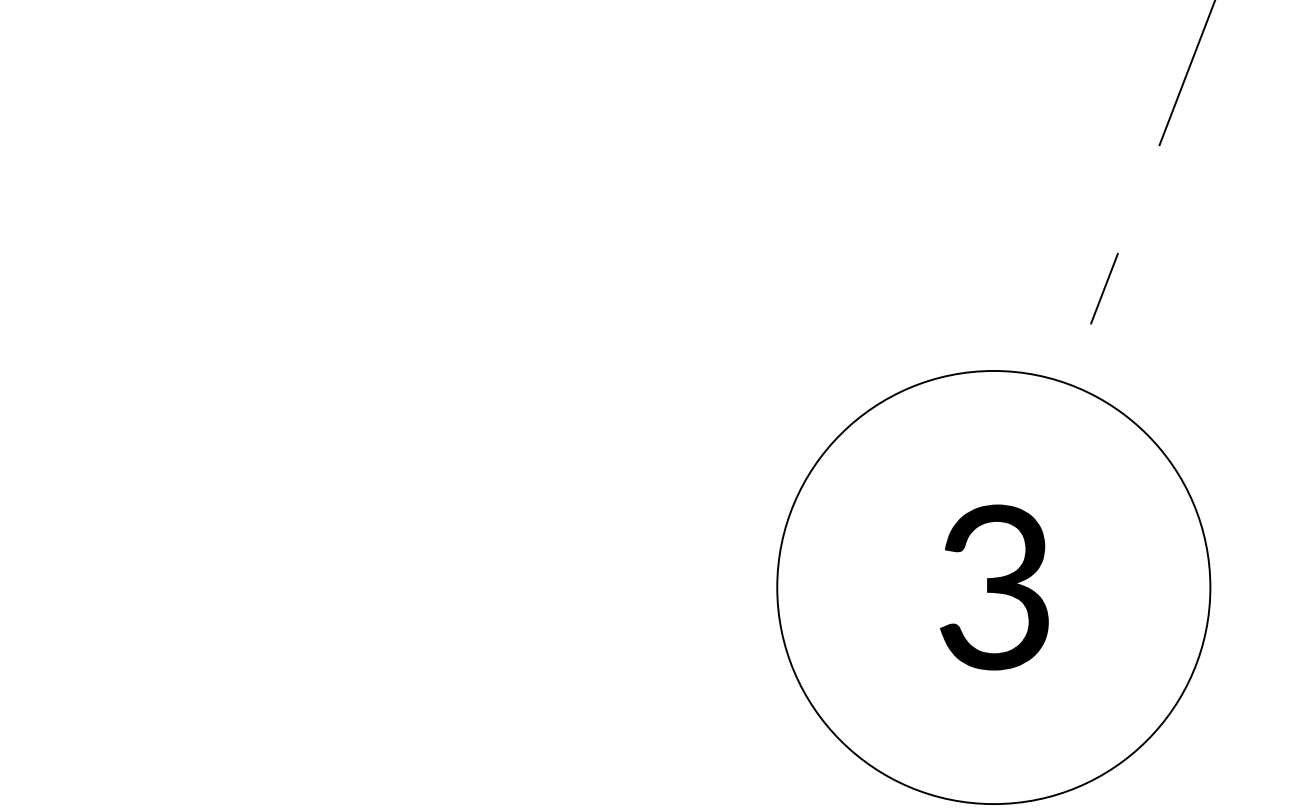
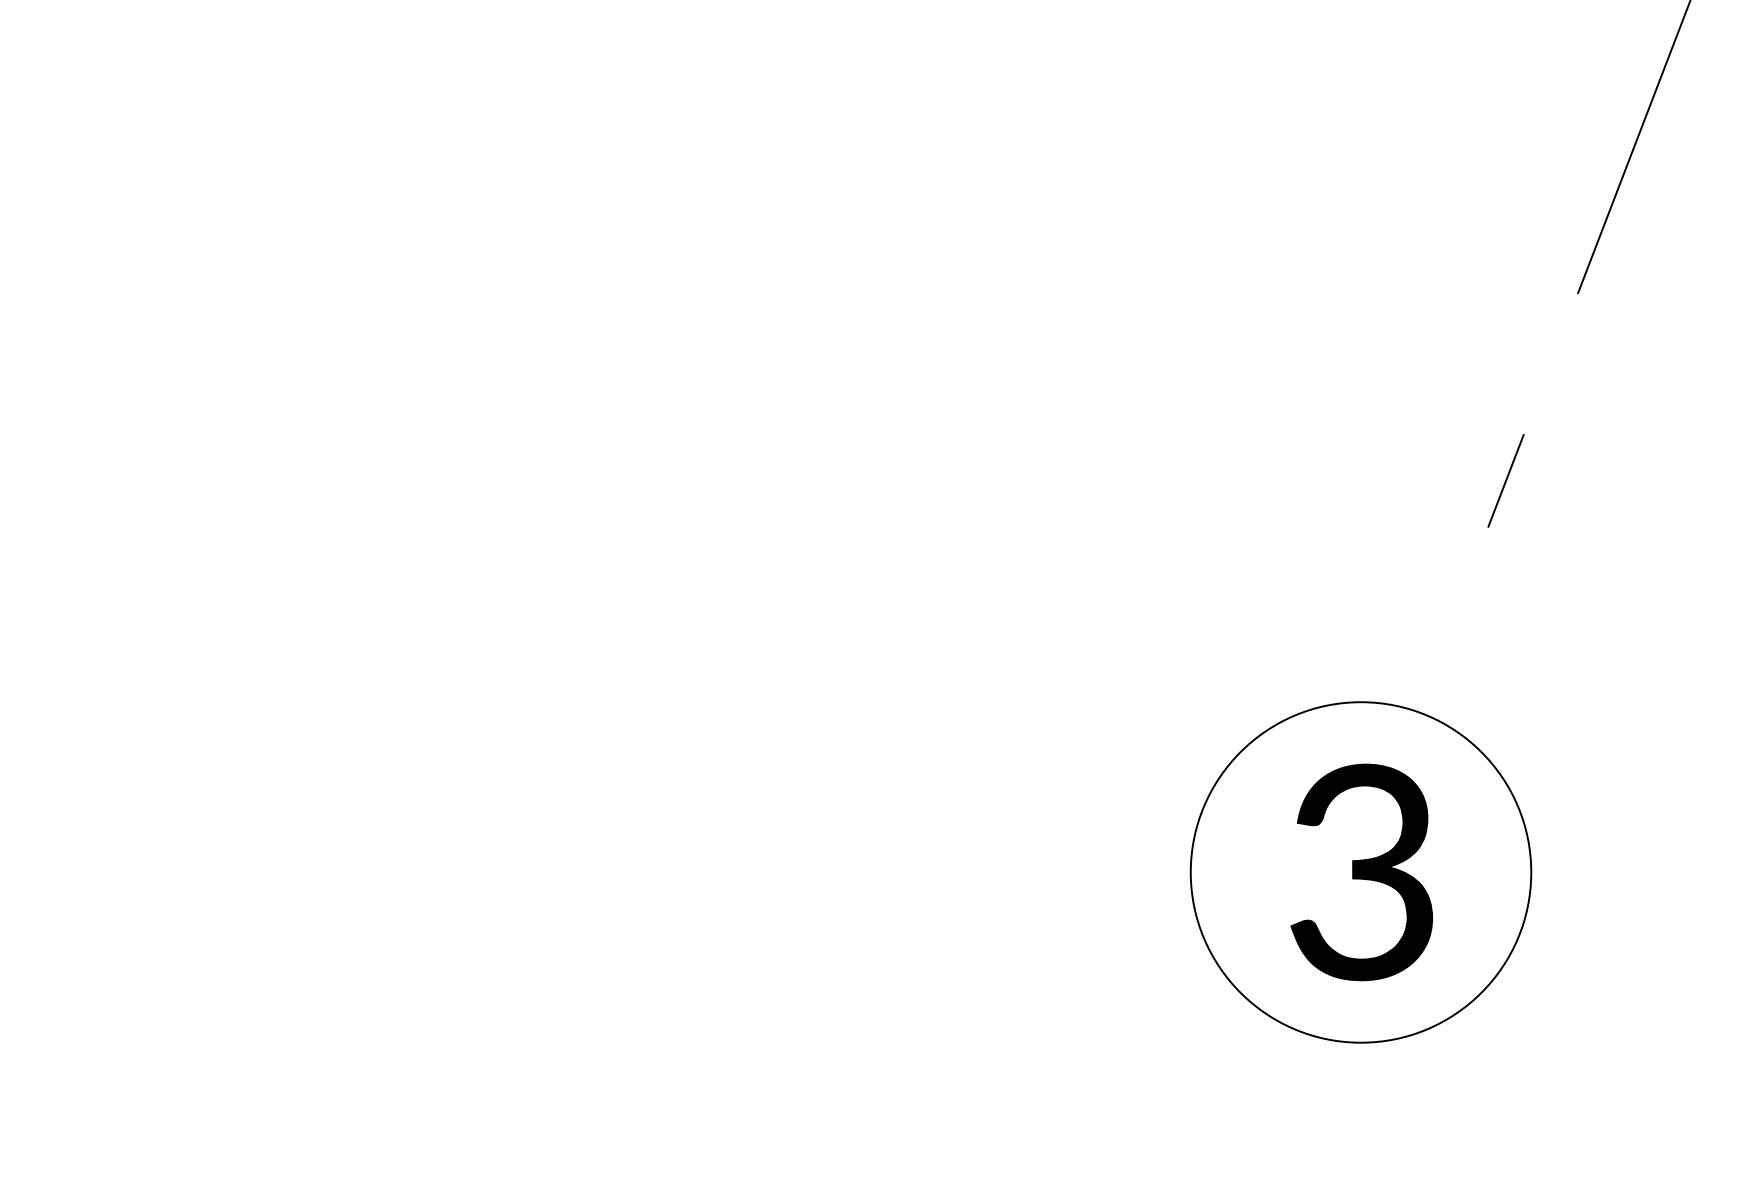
circle: (993, 587) -> (1360, 872), size x0.6

